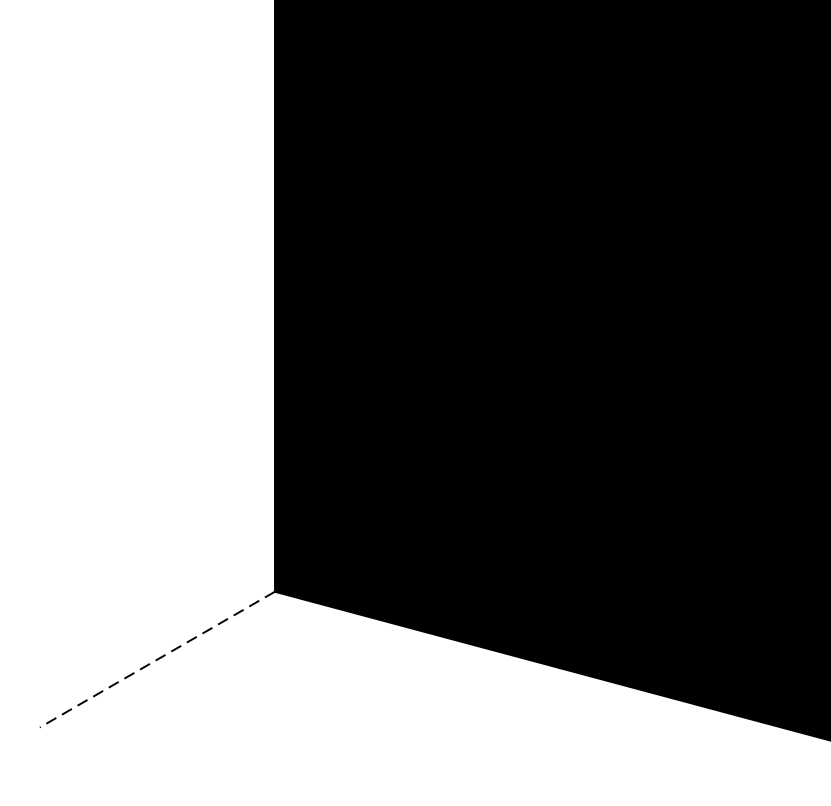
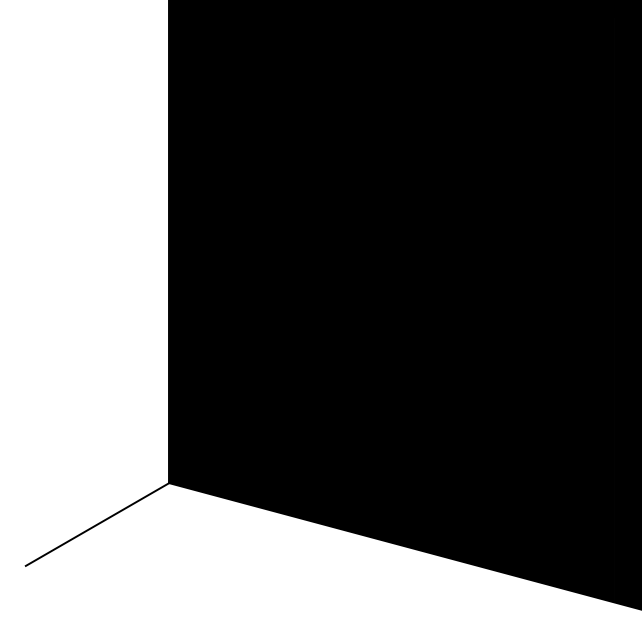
line: (157, 659) -> (97, 524), dashed -> solid

